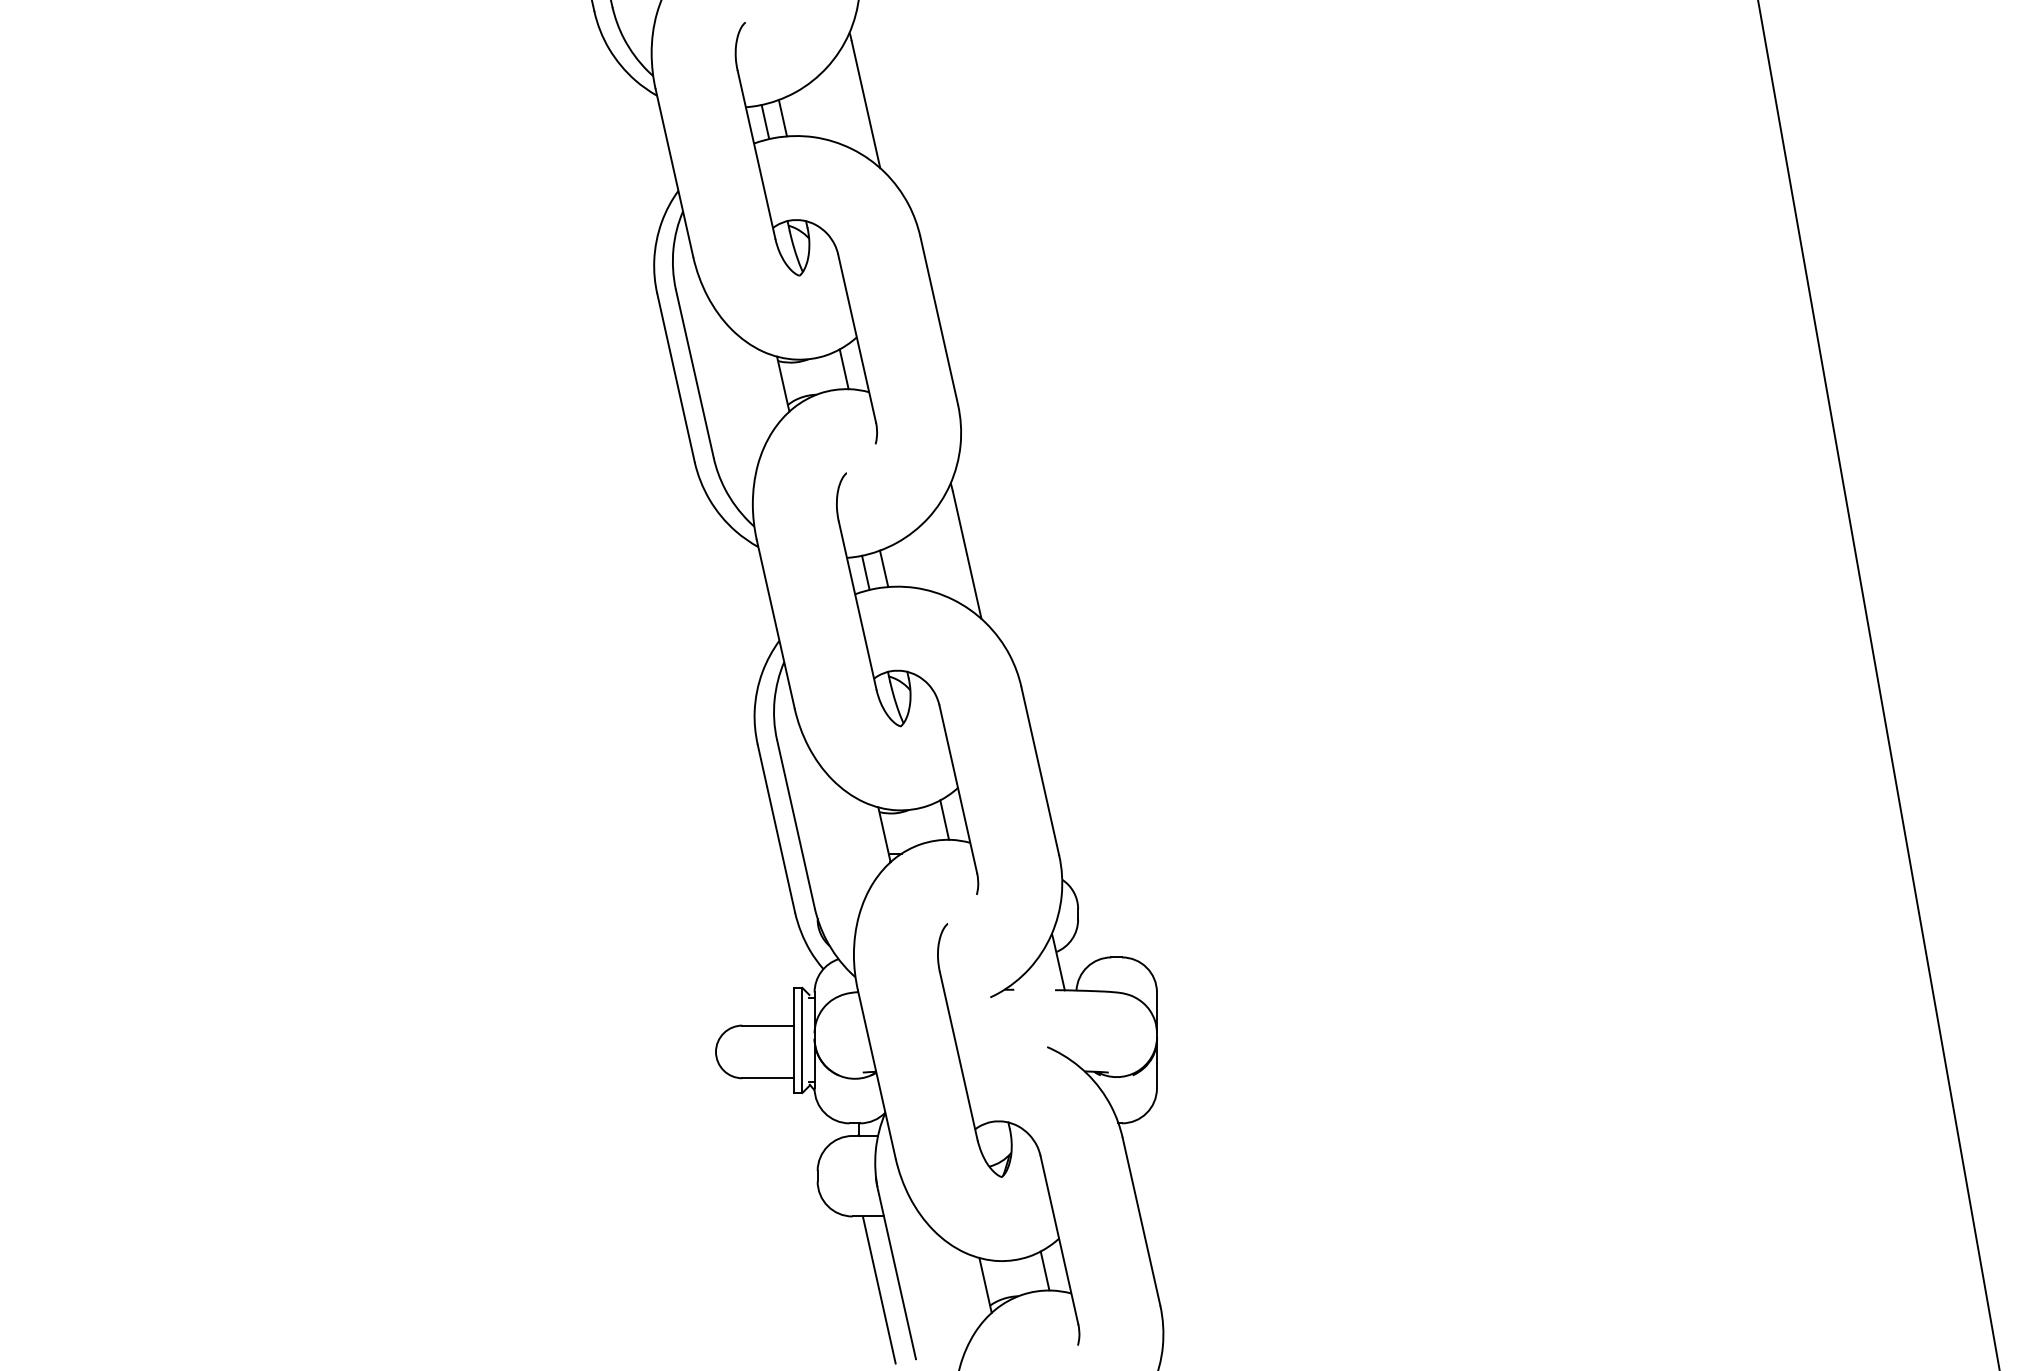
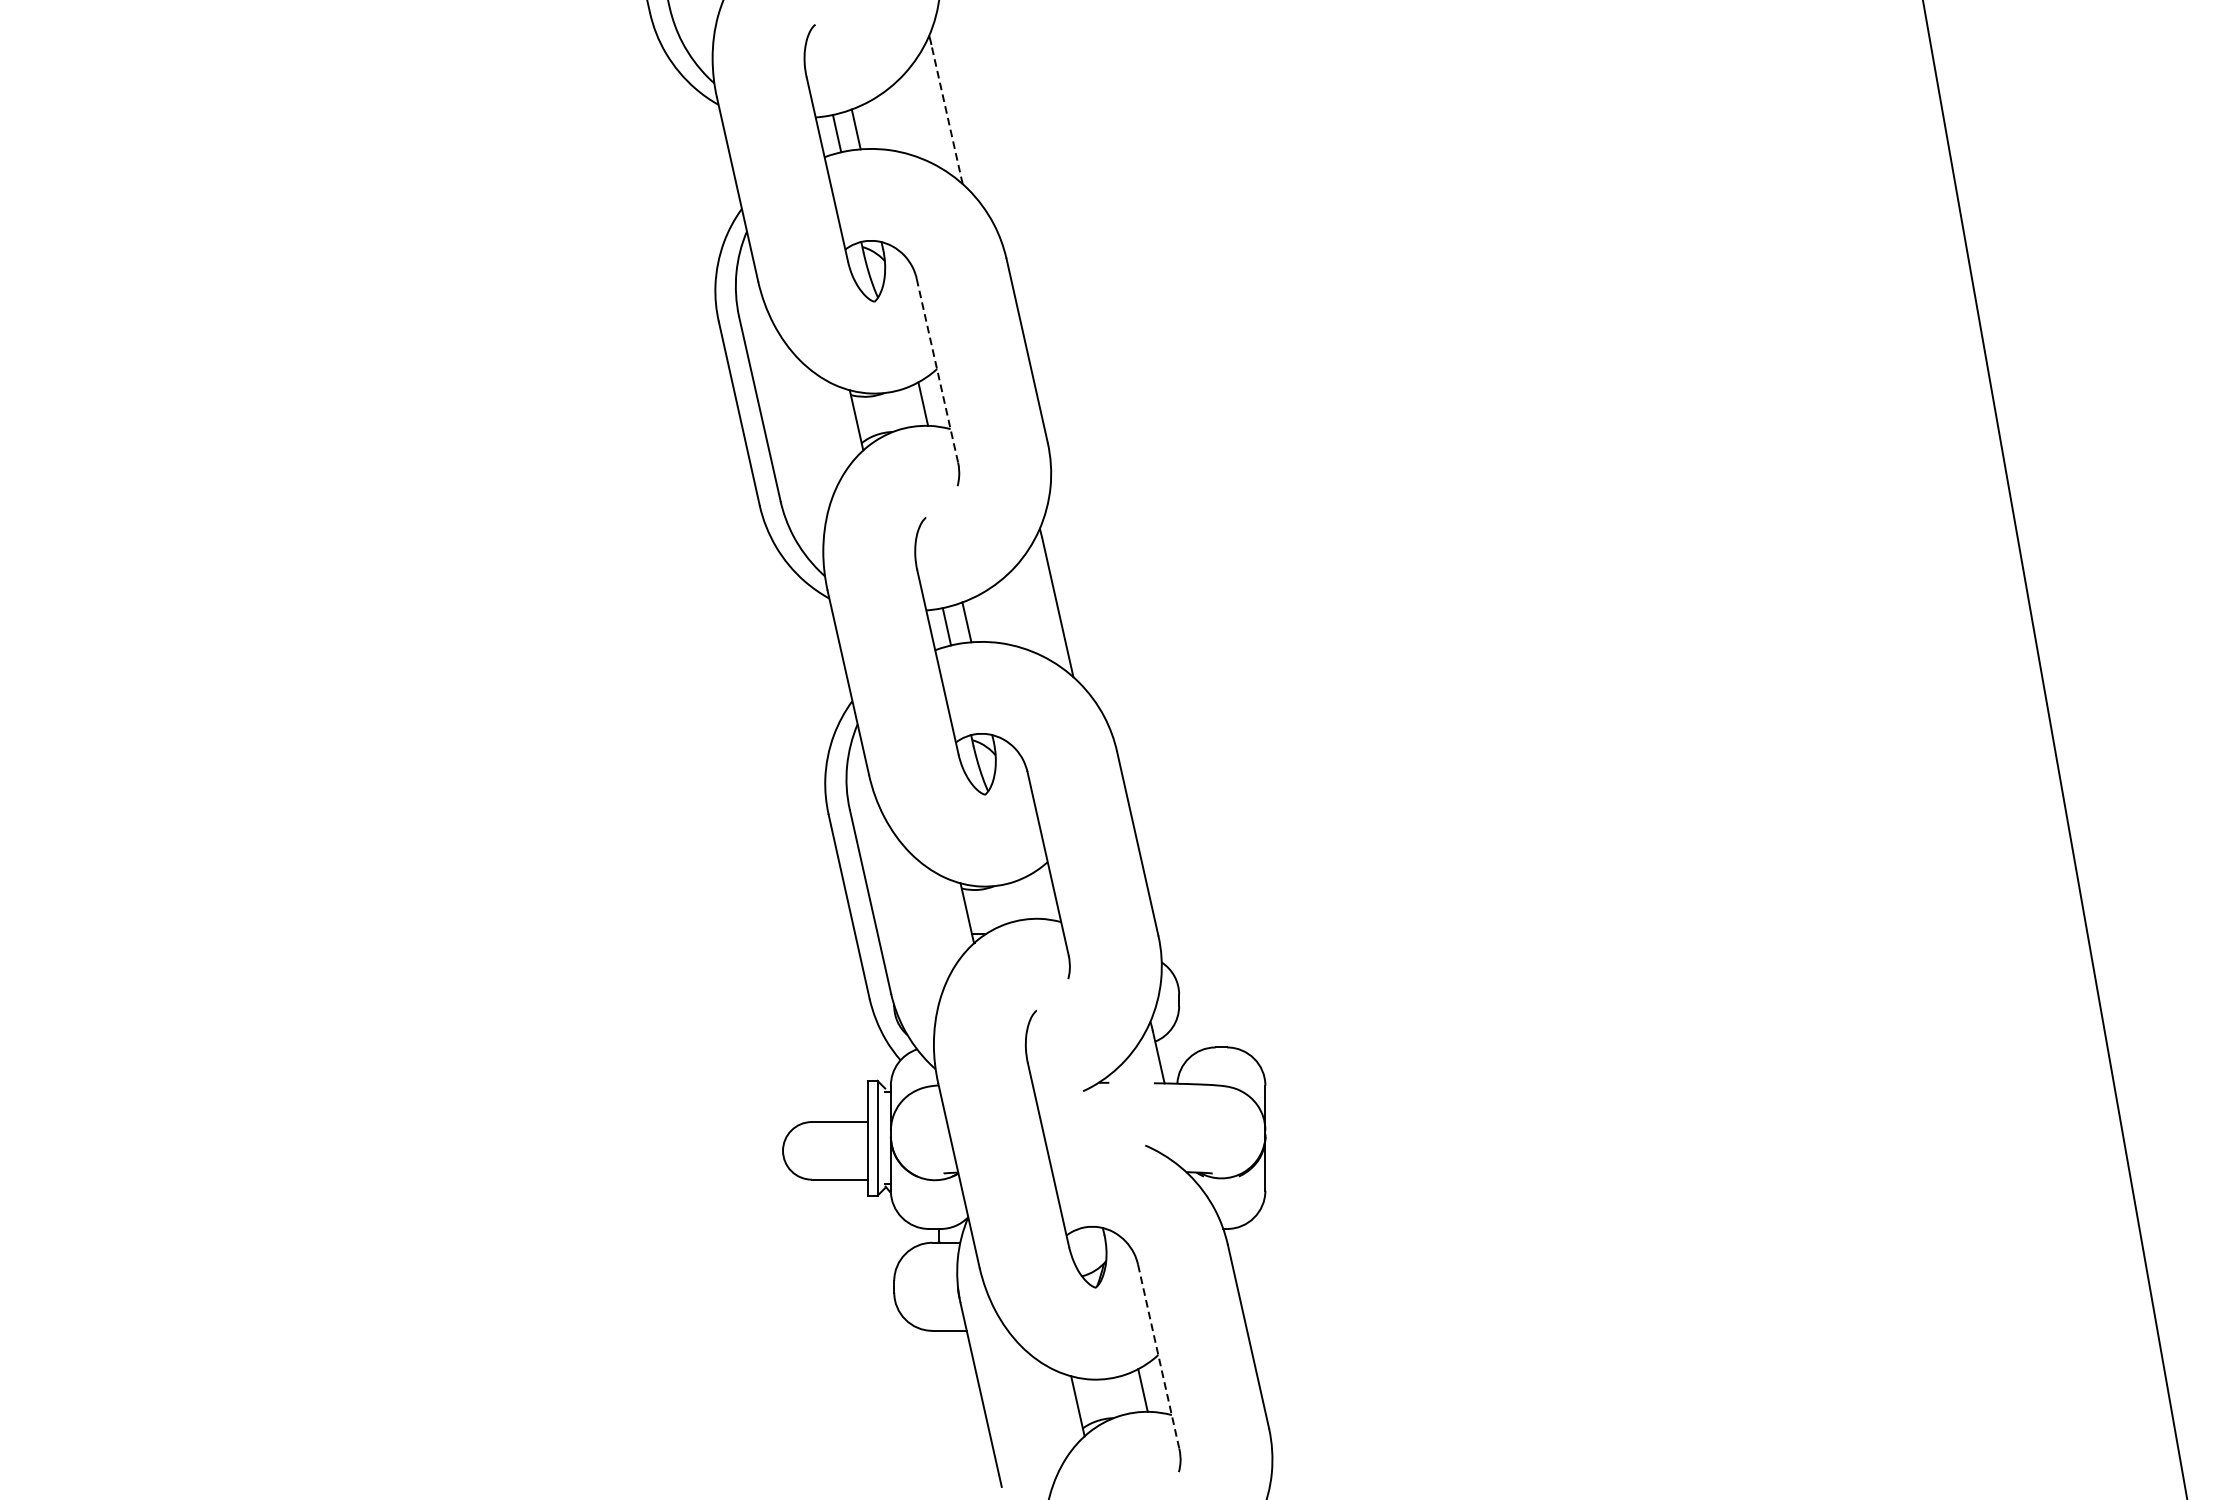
line: (865, 104) -> (946, 114), solid -> dashed
line: (857, 339) -> (937, 371), solid -> dashed
line: (944, 819) -> (1032, 896), removed
line: (1059, 1240) -> (1158, 1357), solid -> dashed
line: (878, 1289) -> (960, 1410), removed

